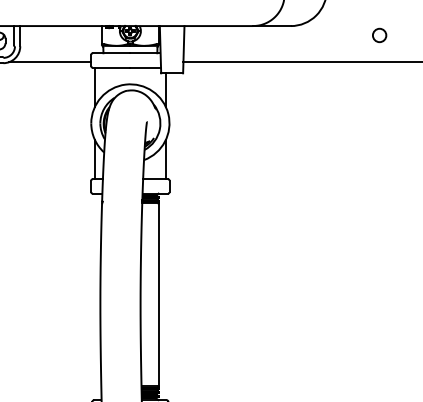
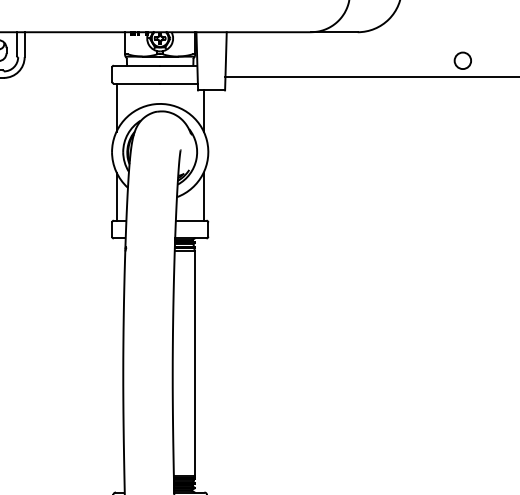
circle: (379, 35) -> (462, 60), moved
line: (50, 62) -> (61, 76), removed

